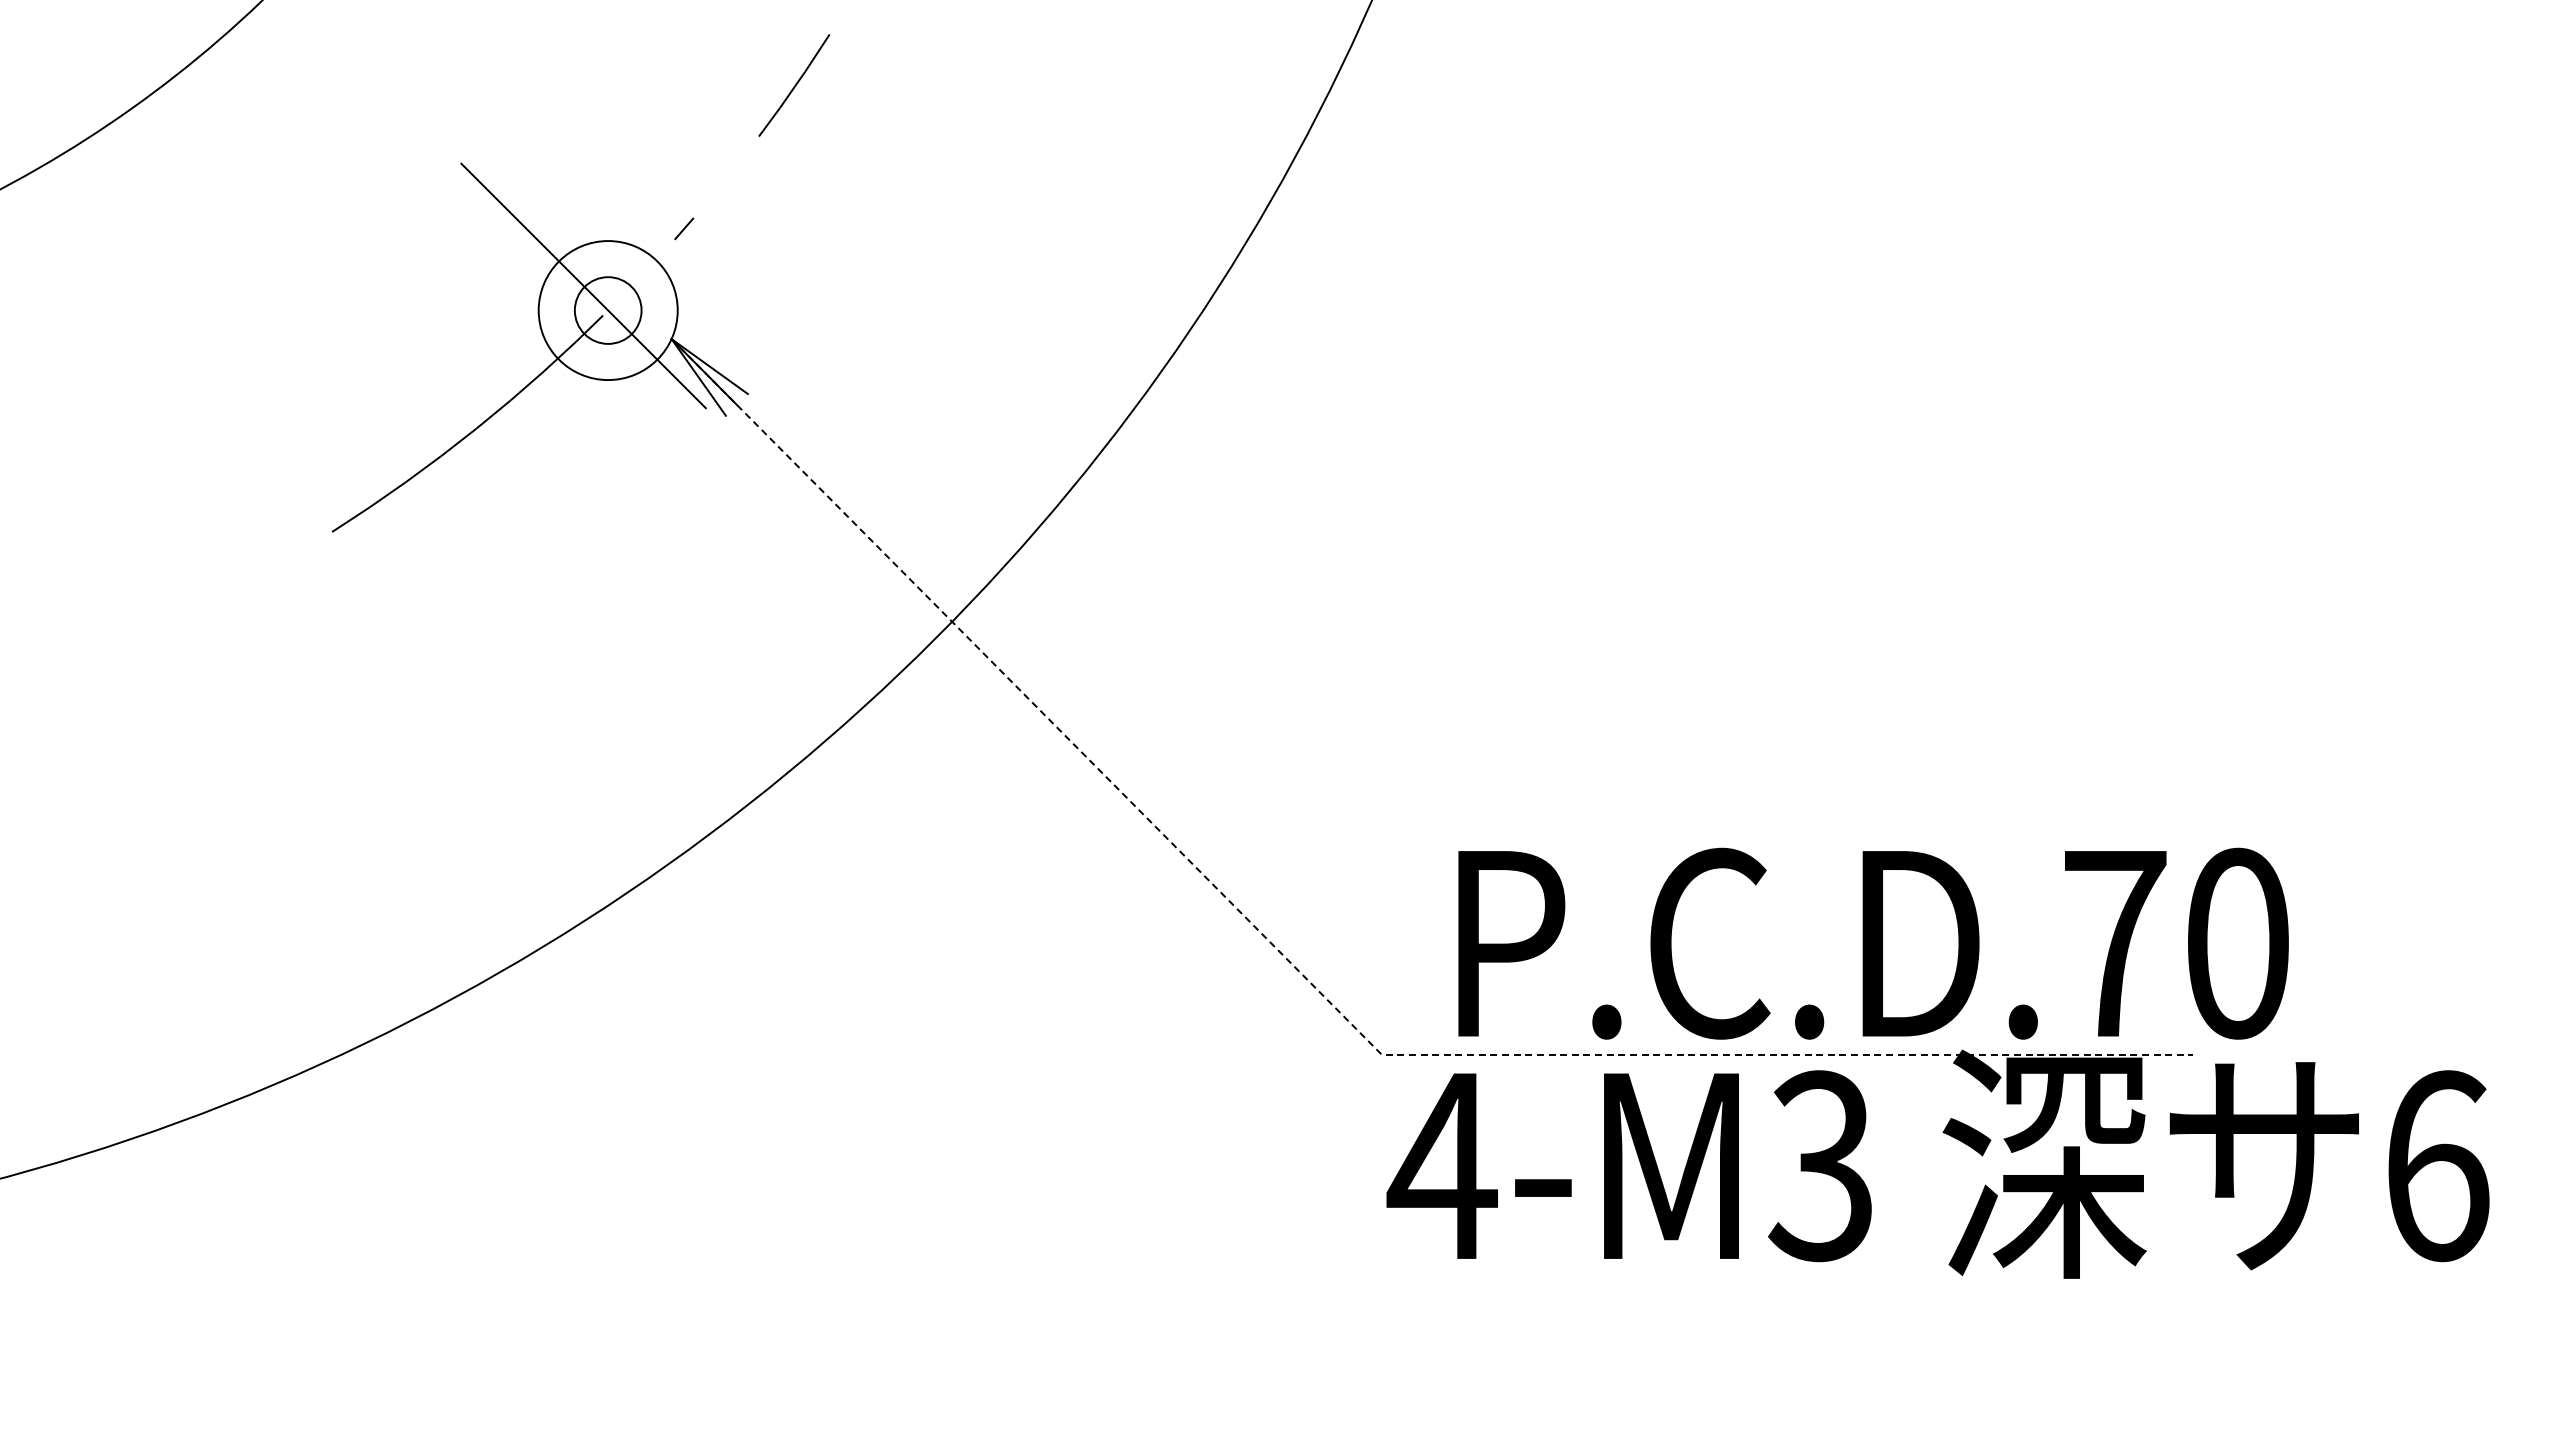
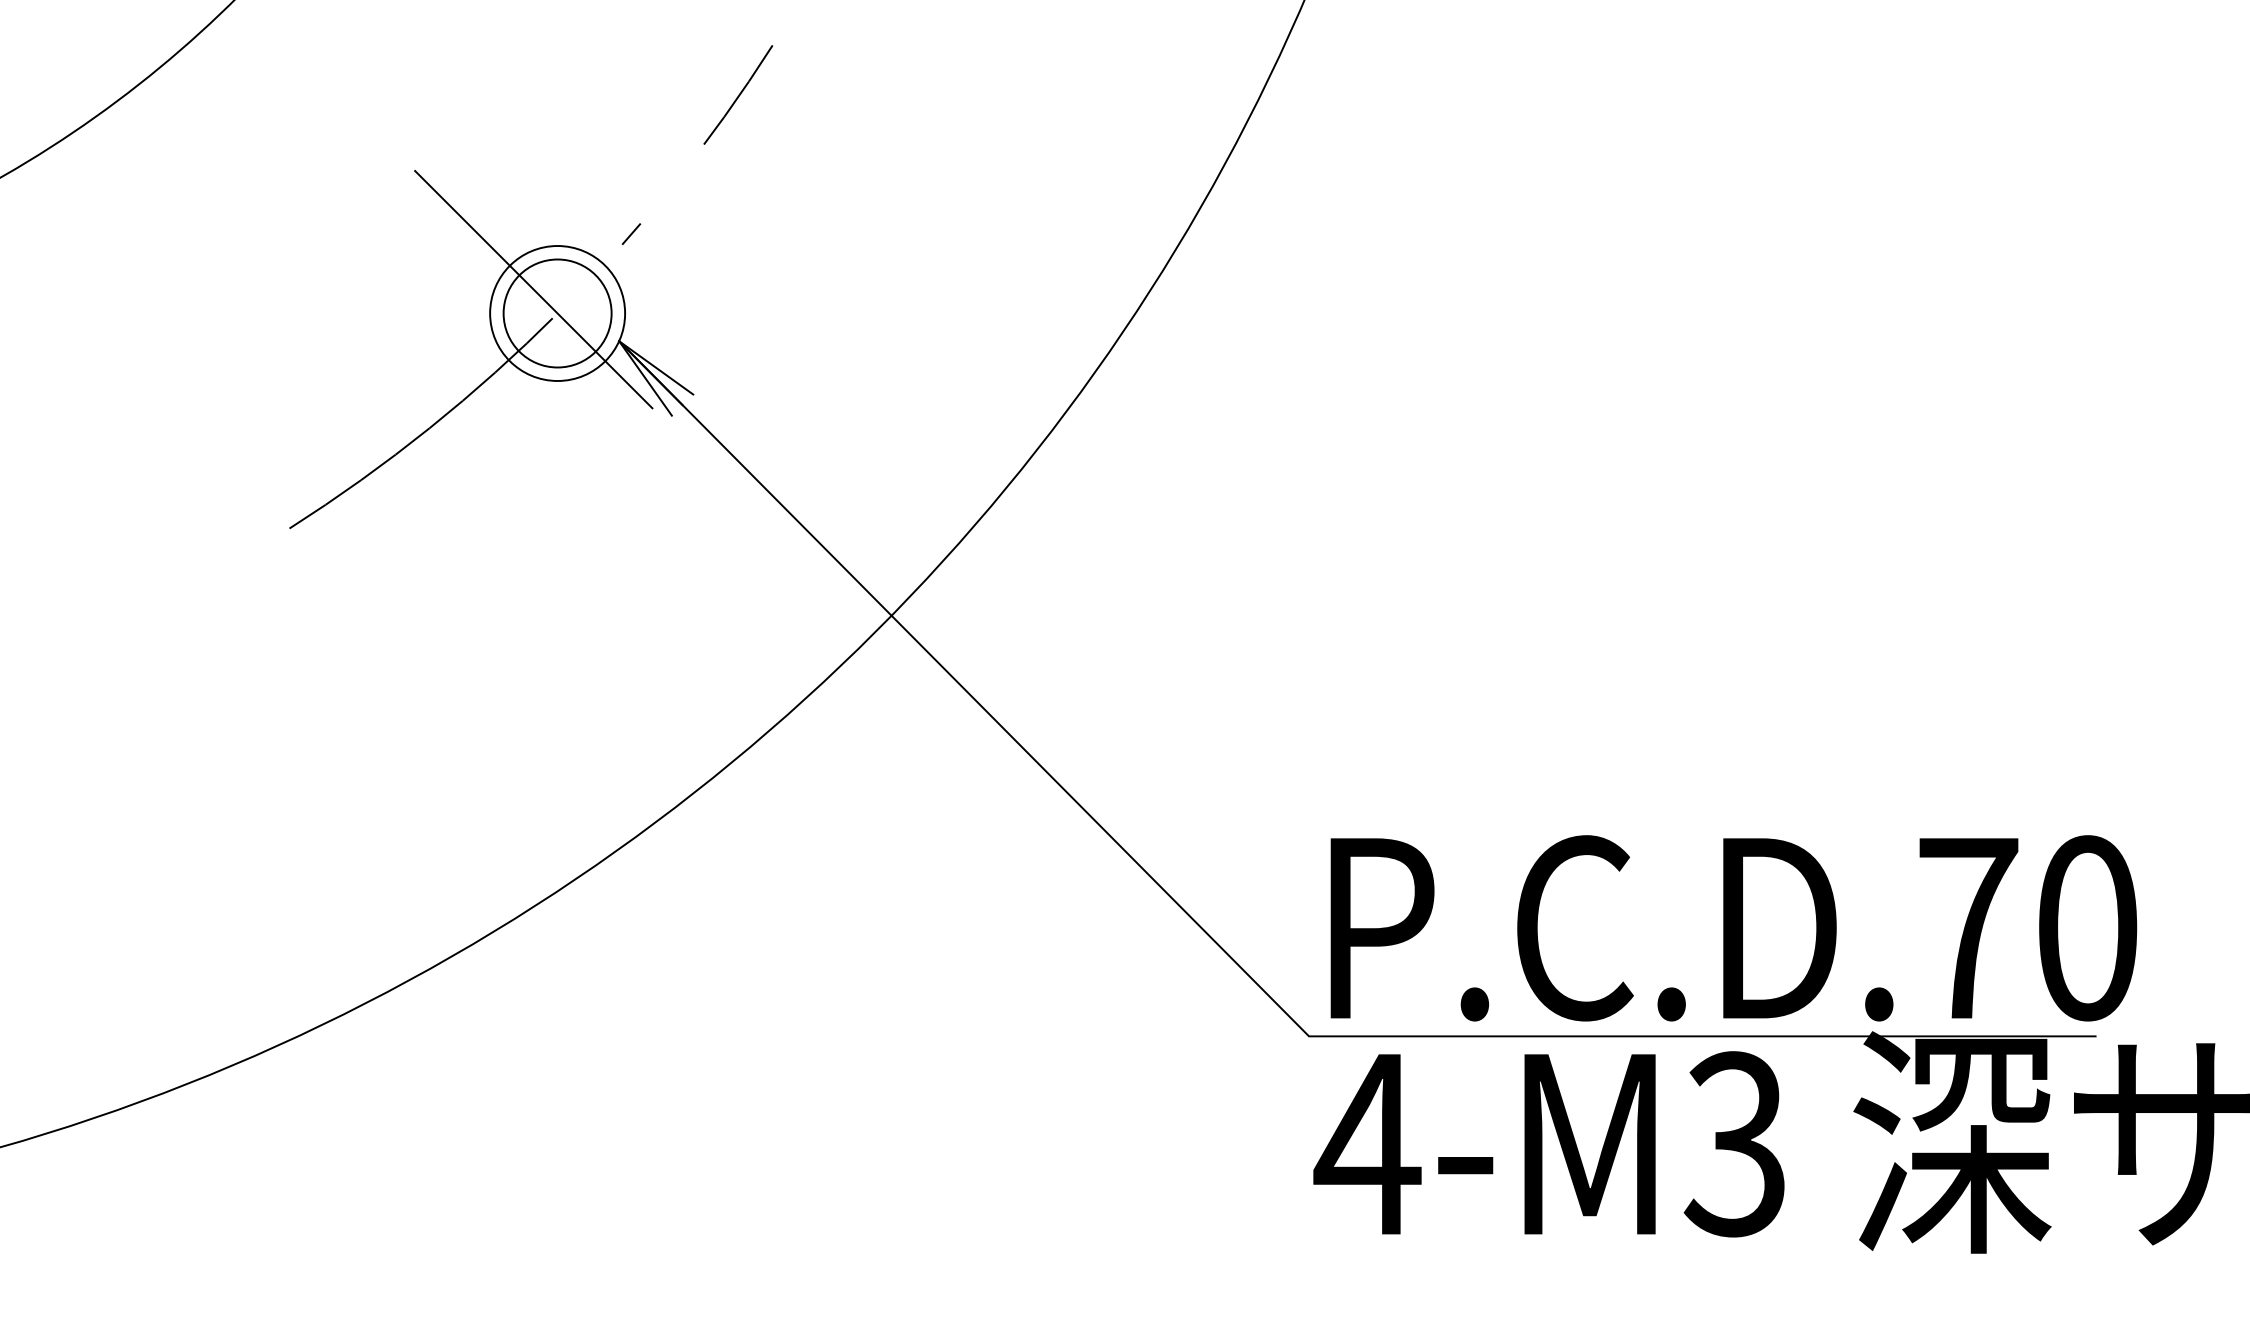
circle: (607, 310) -> (556, 313), size x1.67
text: (1873, 943) -> (1733, 928), moved
line: (1313, 985) -> (1242, 968), dashed -> solid

